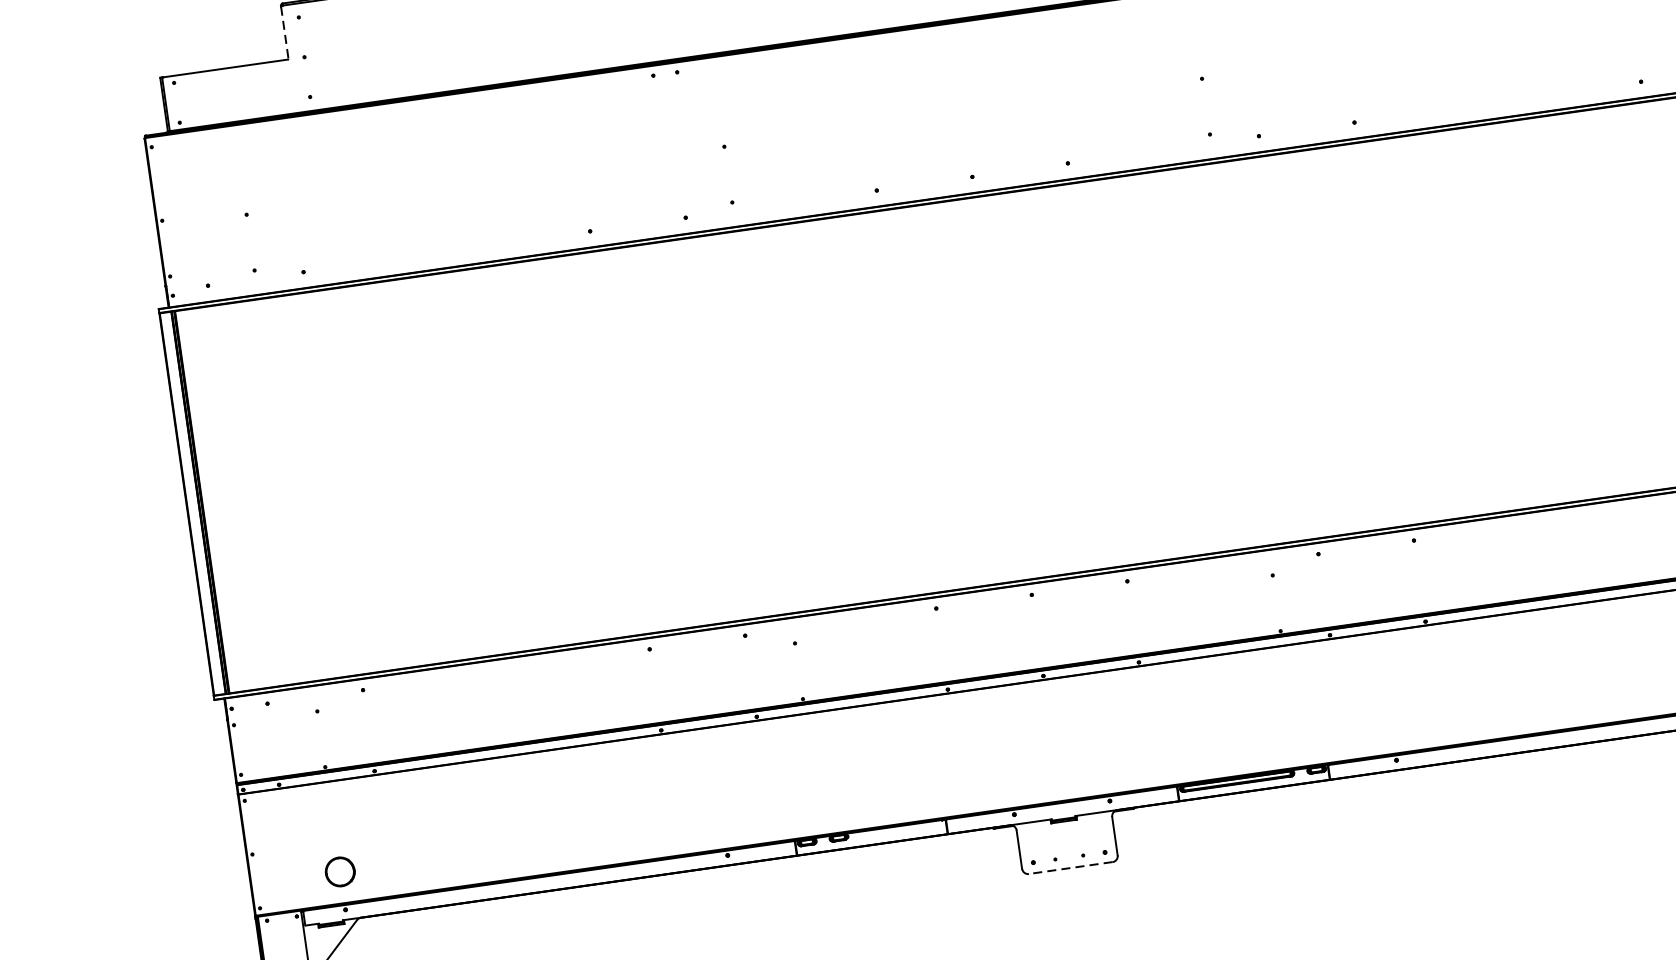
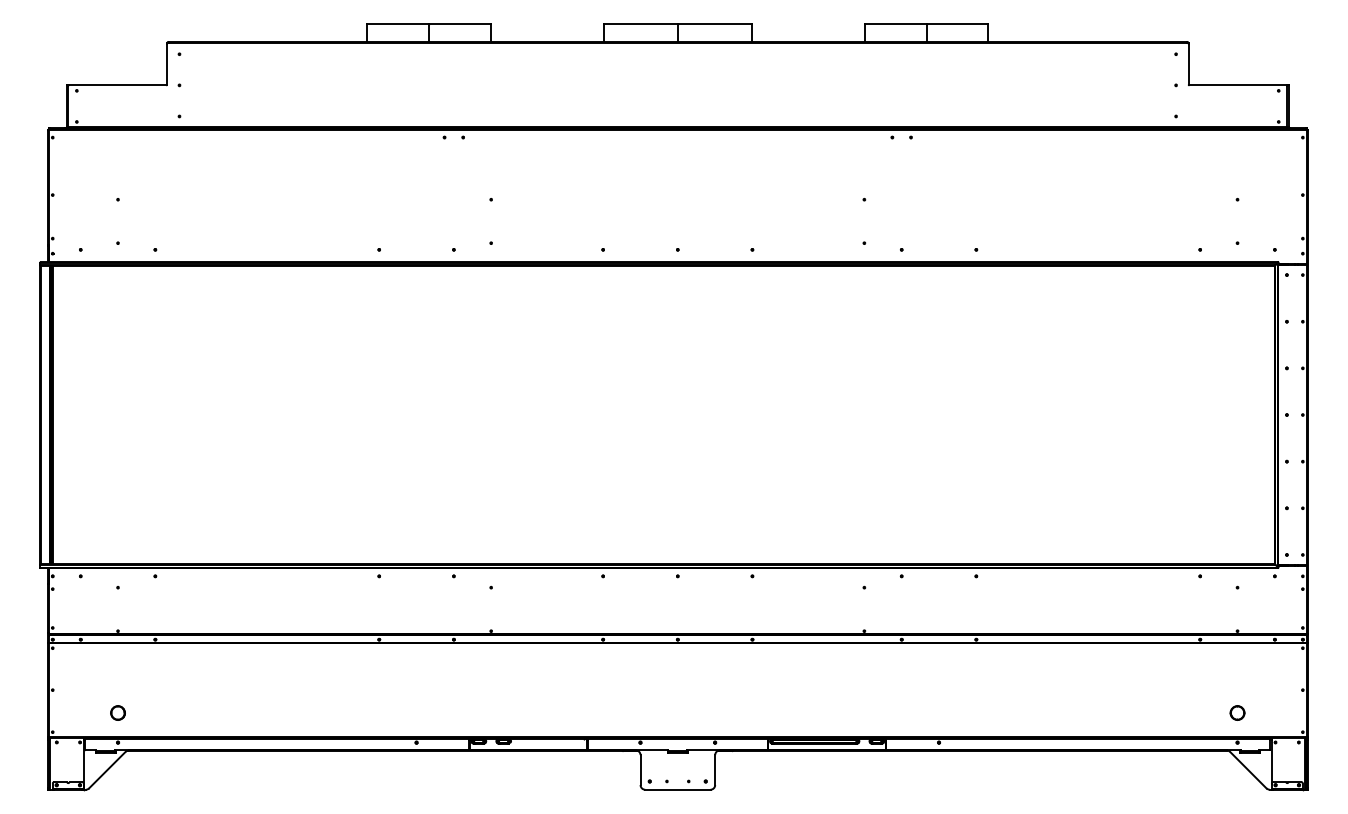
line: (285, 32) -> (167, 64), dashed -> solid
line: (1070, 867) -> (677, 789), dashed -> solid
part: (339, 871) -> (117, 712), size x0.62

